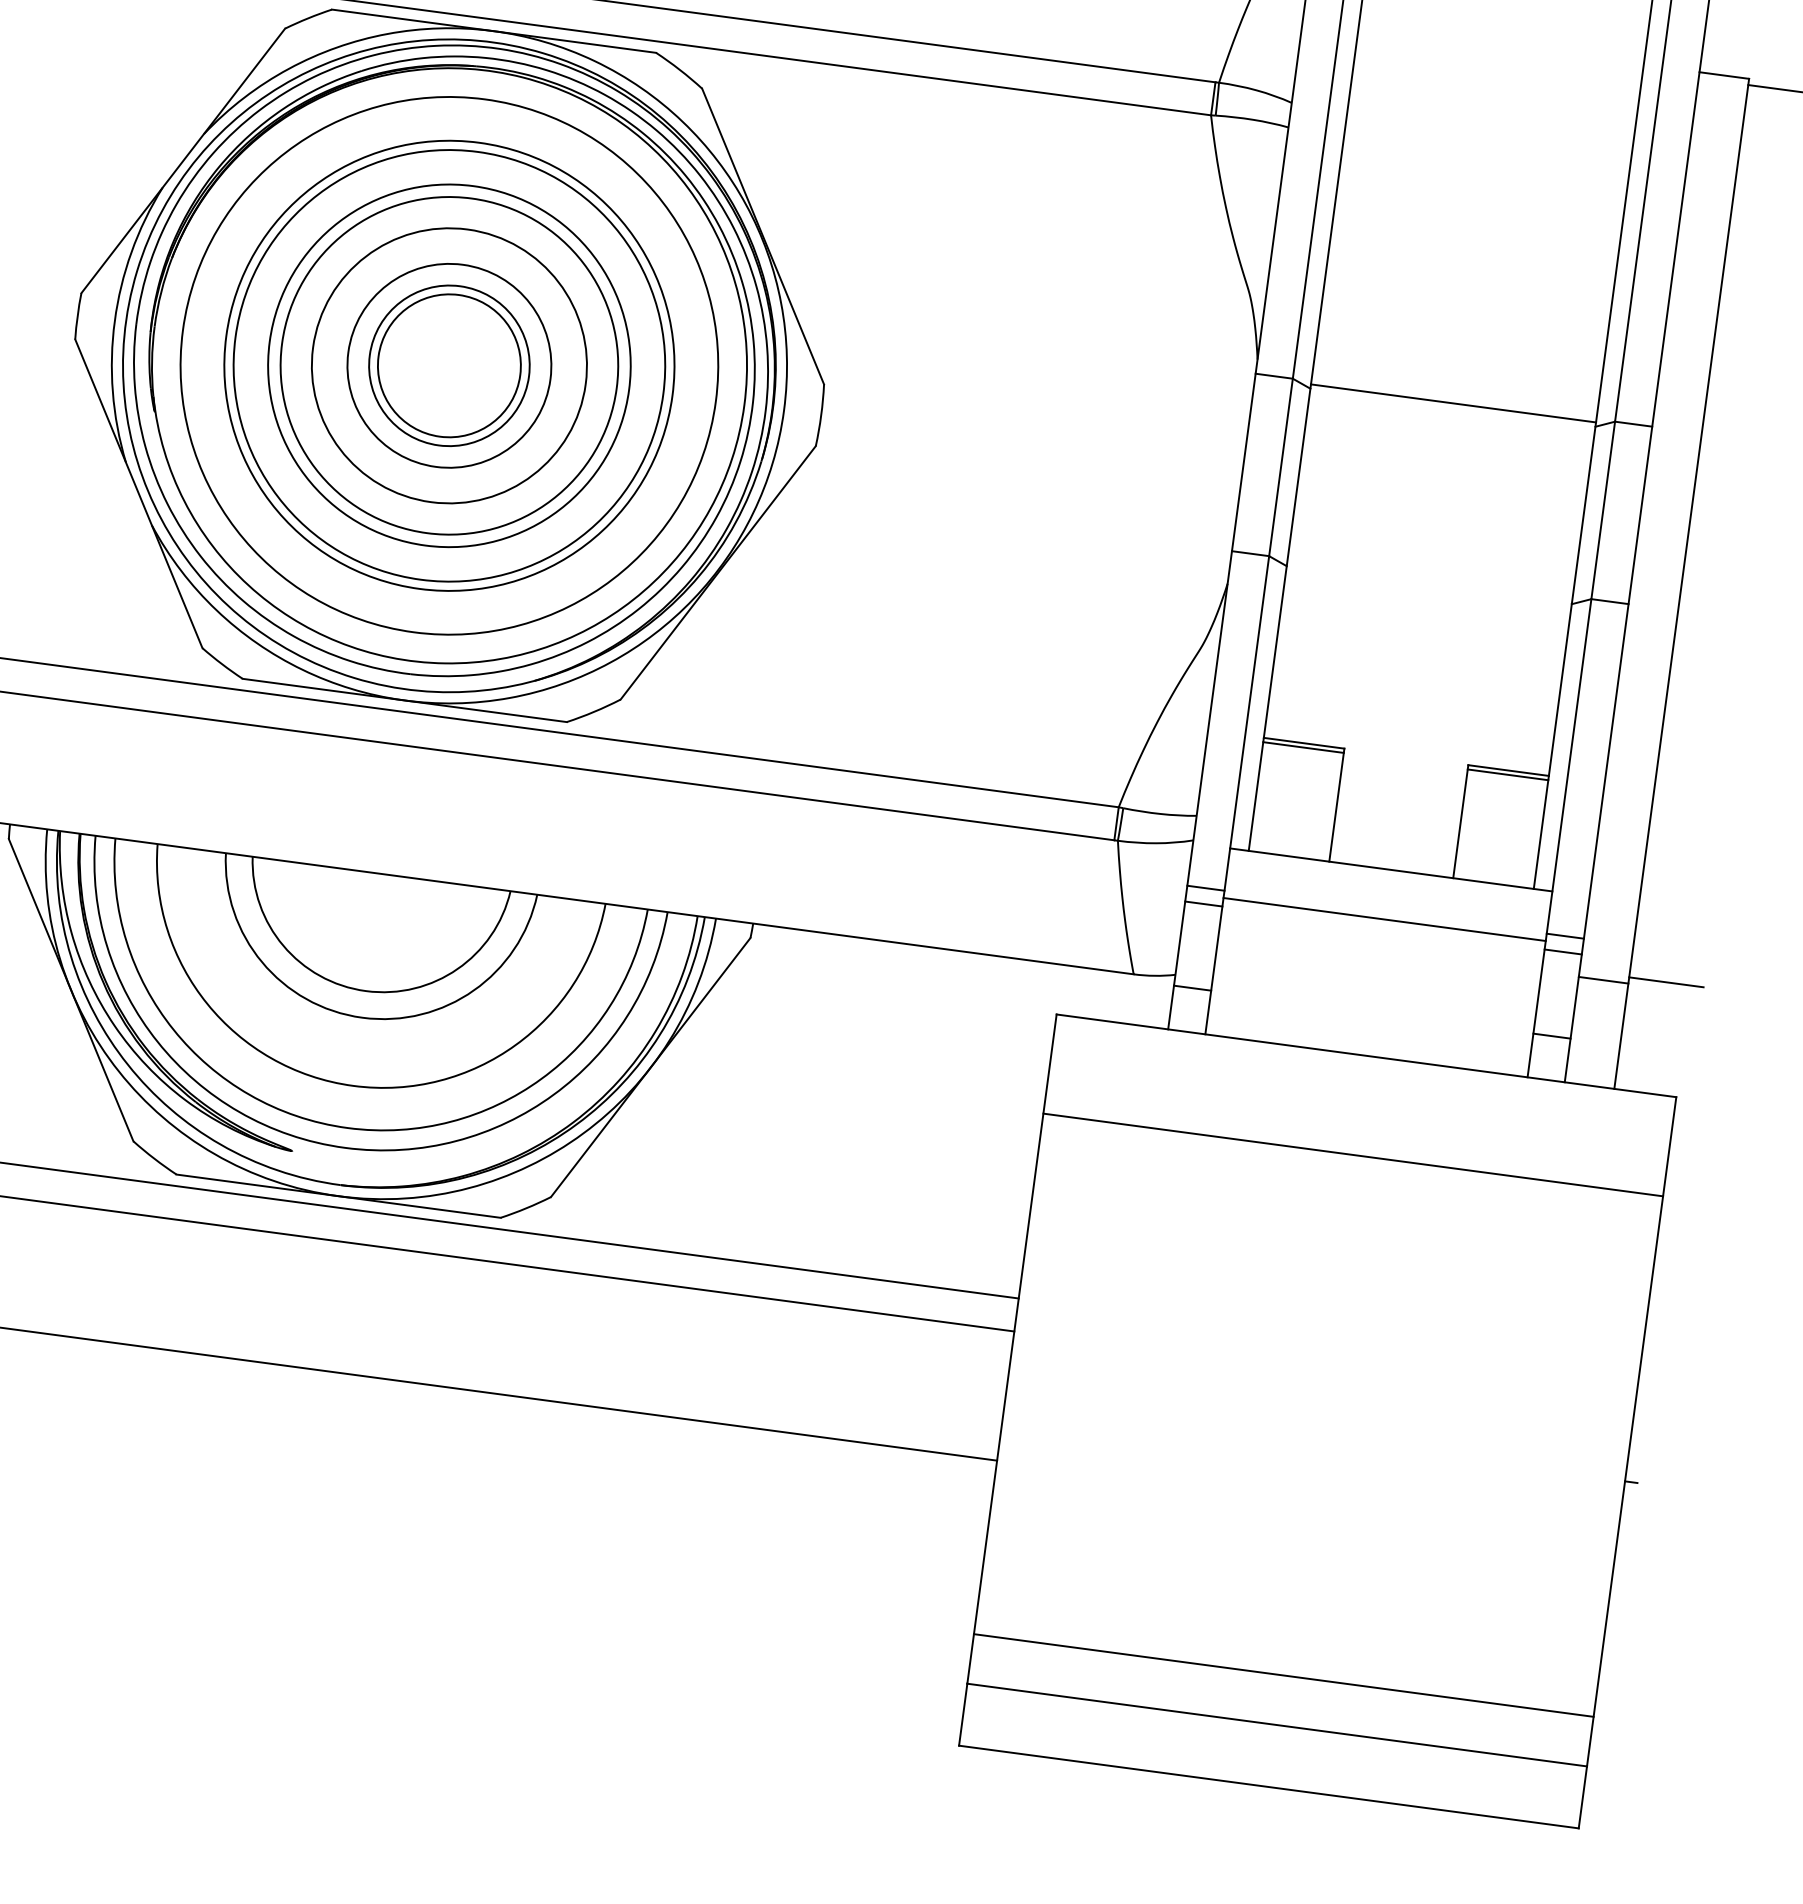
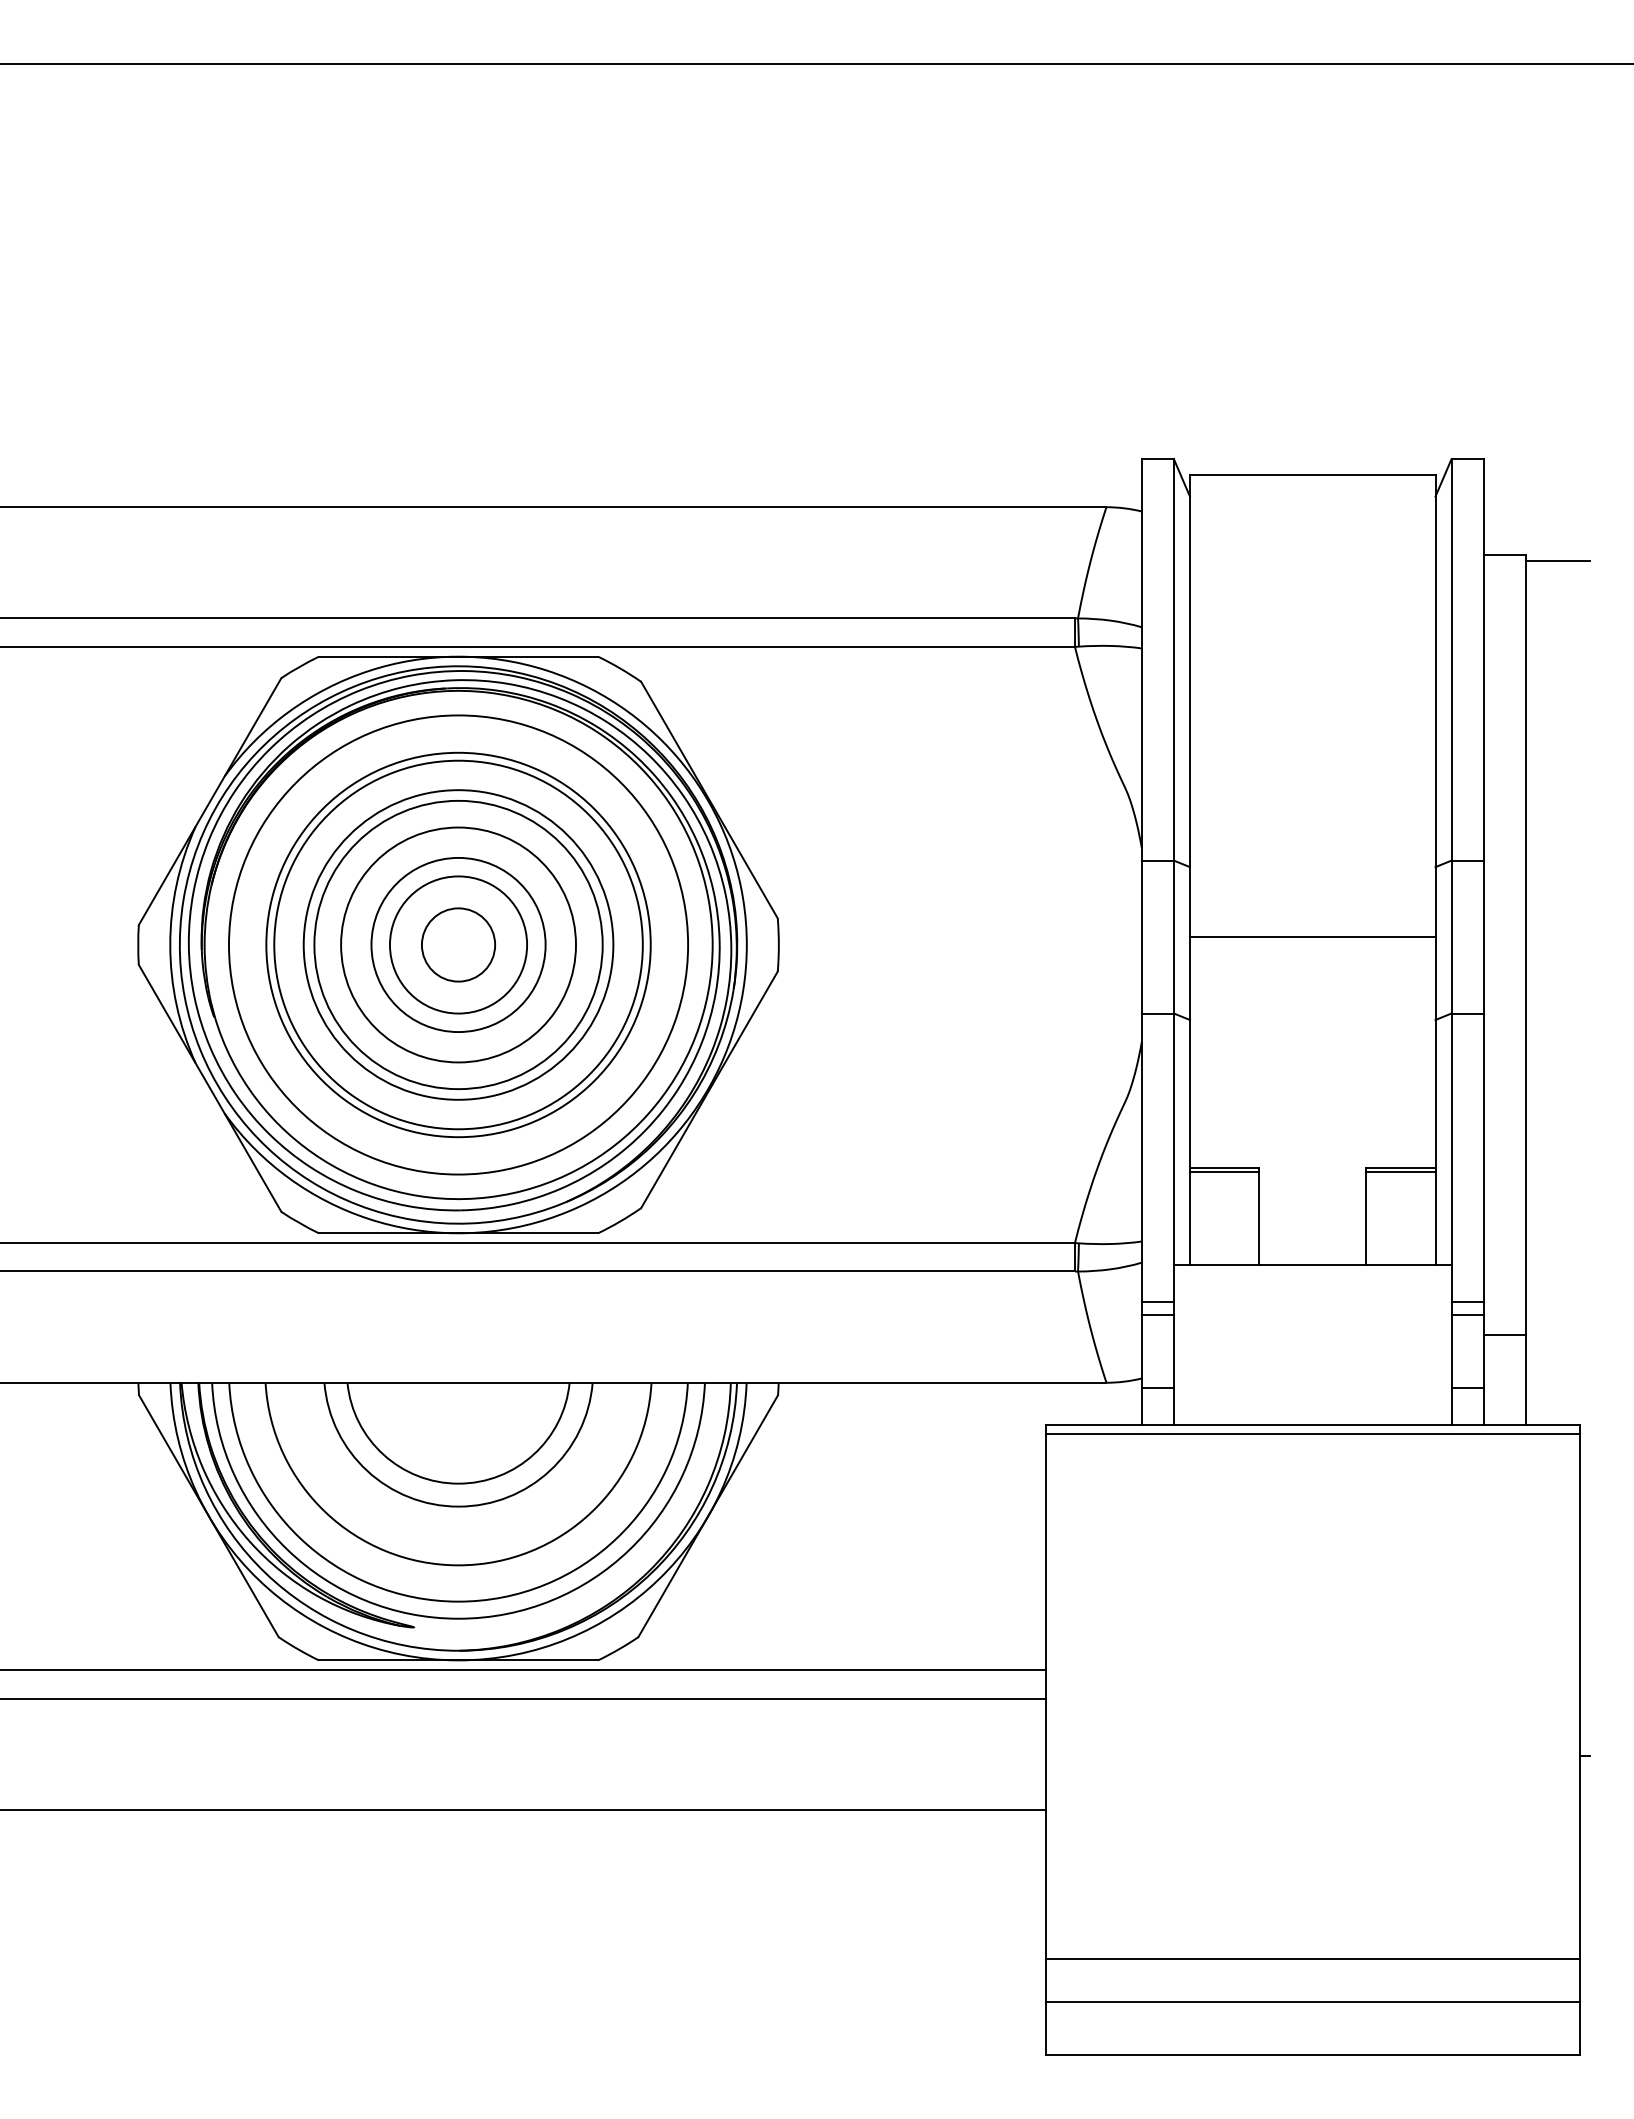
circle: (449, 365) -> (458, 944), size x0.6
line: (1453, 403) -> (1312, 937), moved
line: (1384, 920) -> (1312, 1308), removed
line: (1666, 982) -> (1558, 1329), removed
line: (1353, 1154) -> (1312, 1433), moved

